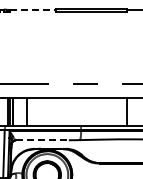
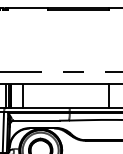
line: (32, 9) -> (27, 8), dashed -> solid
line: (43, 140) -> (37, 120), dashed -> solid

